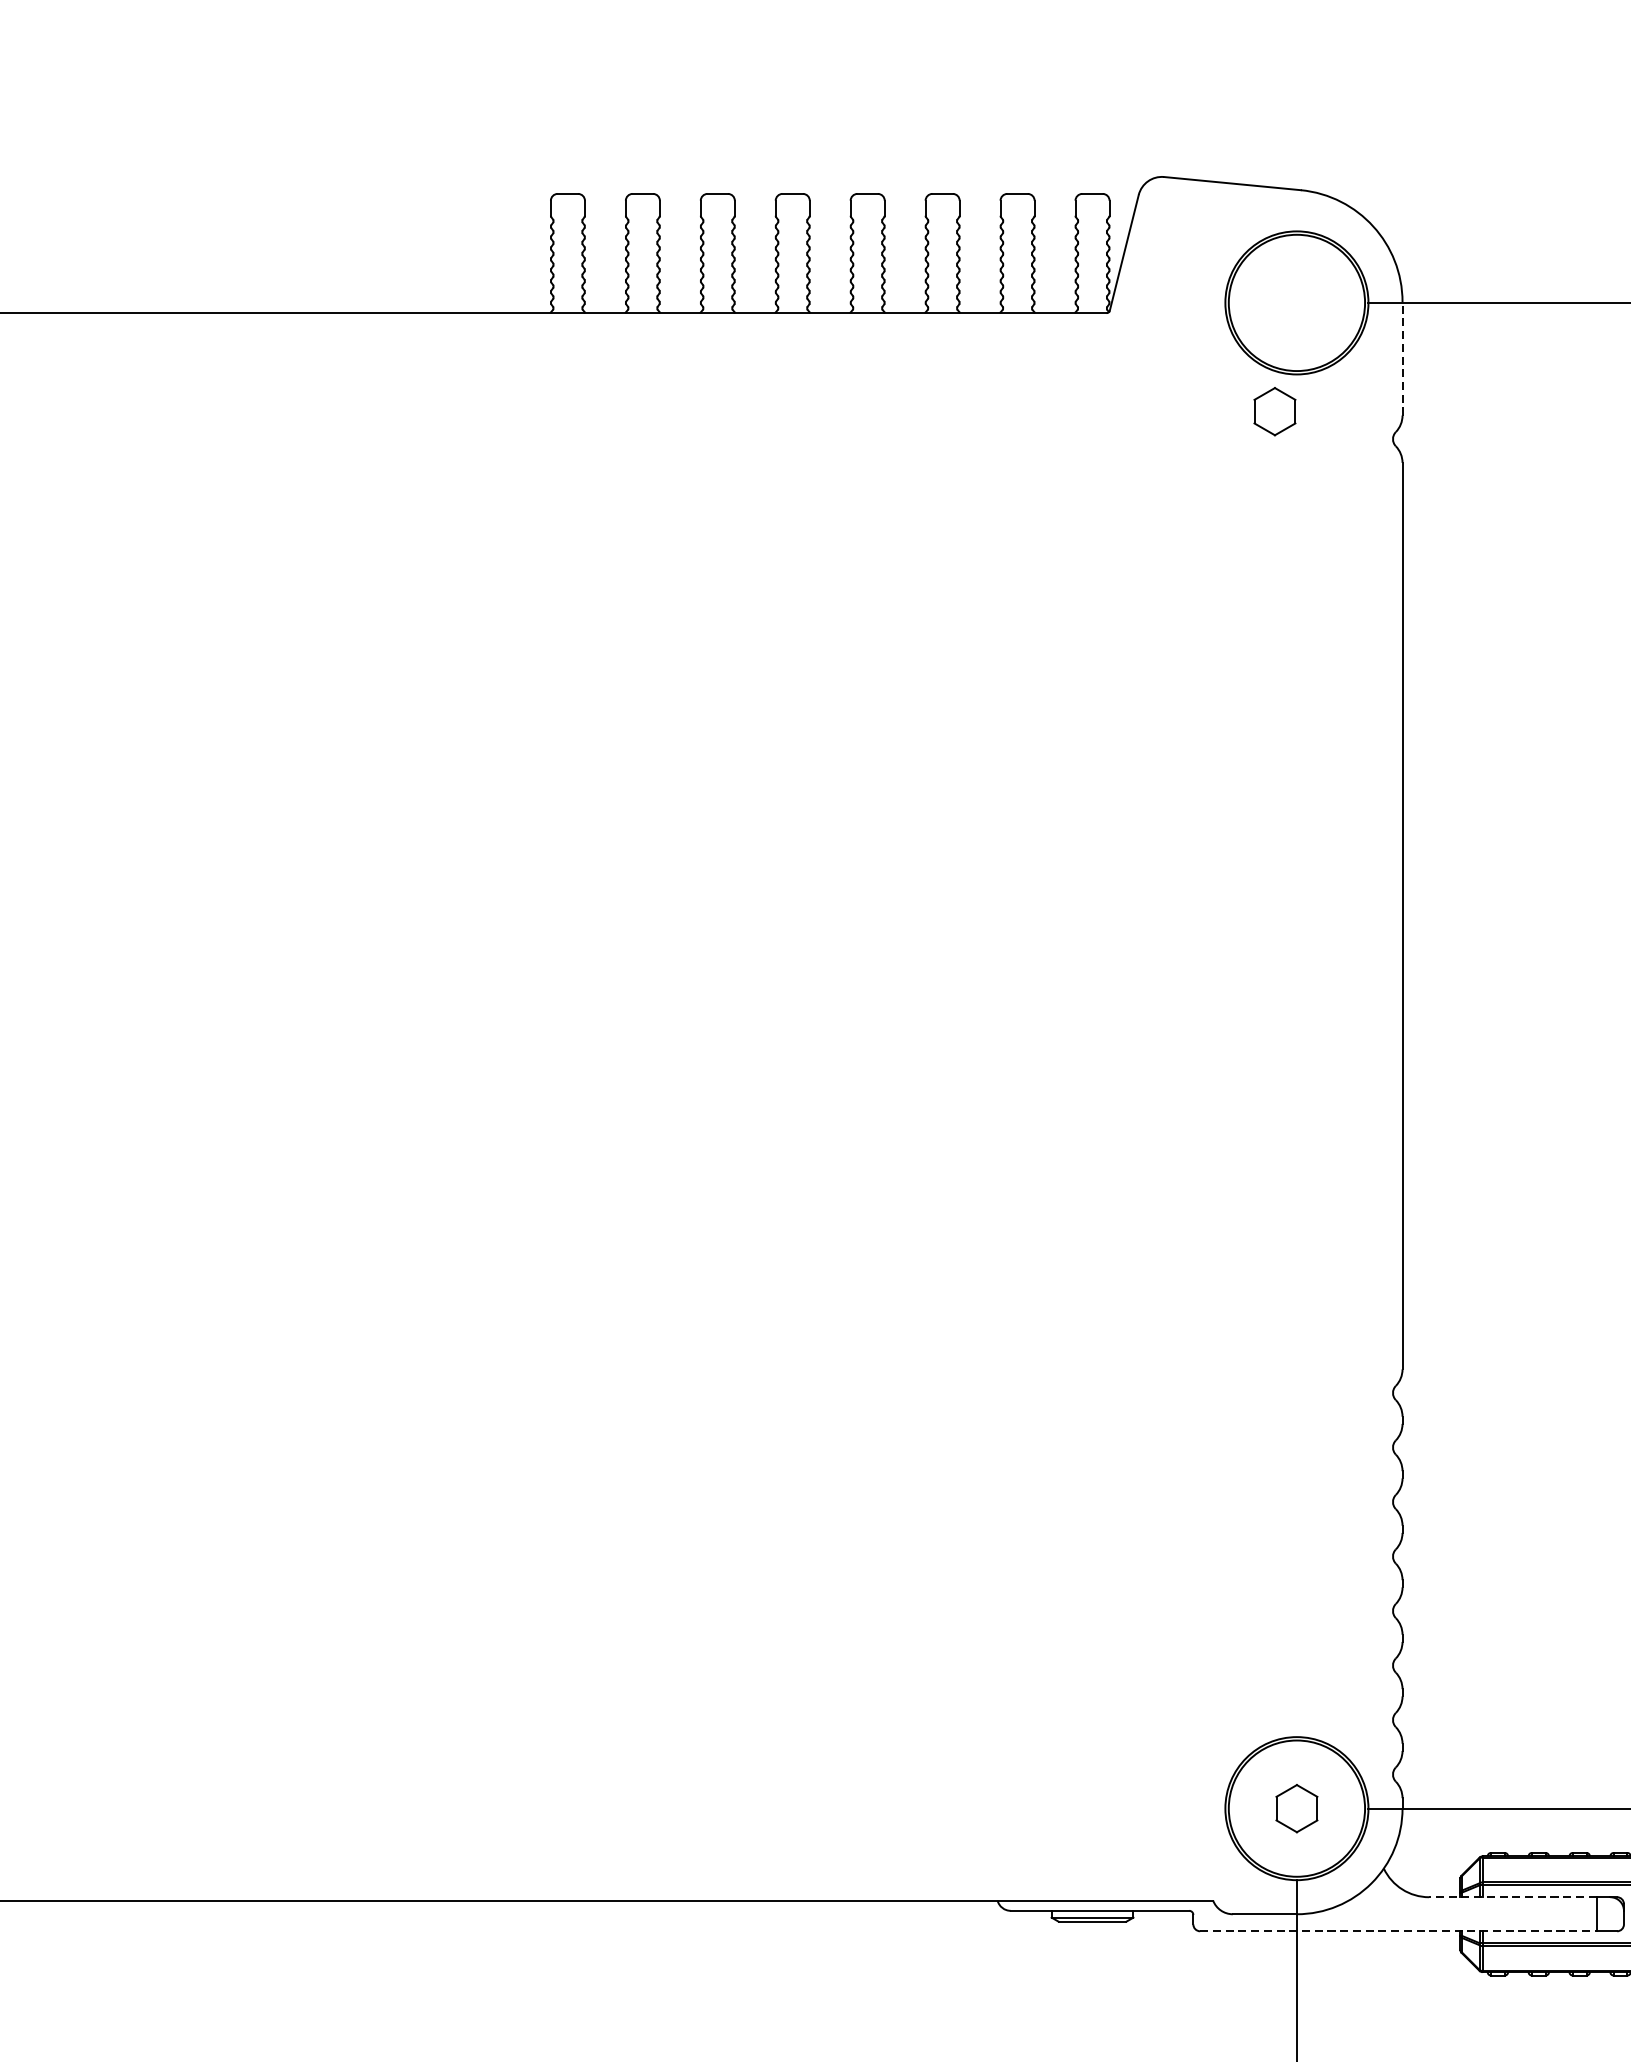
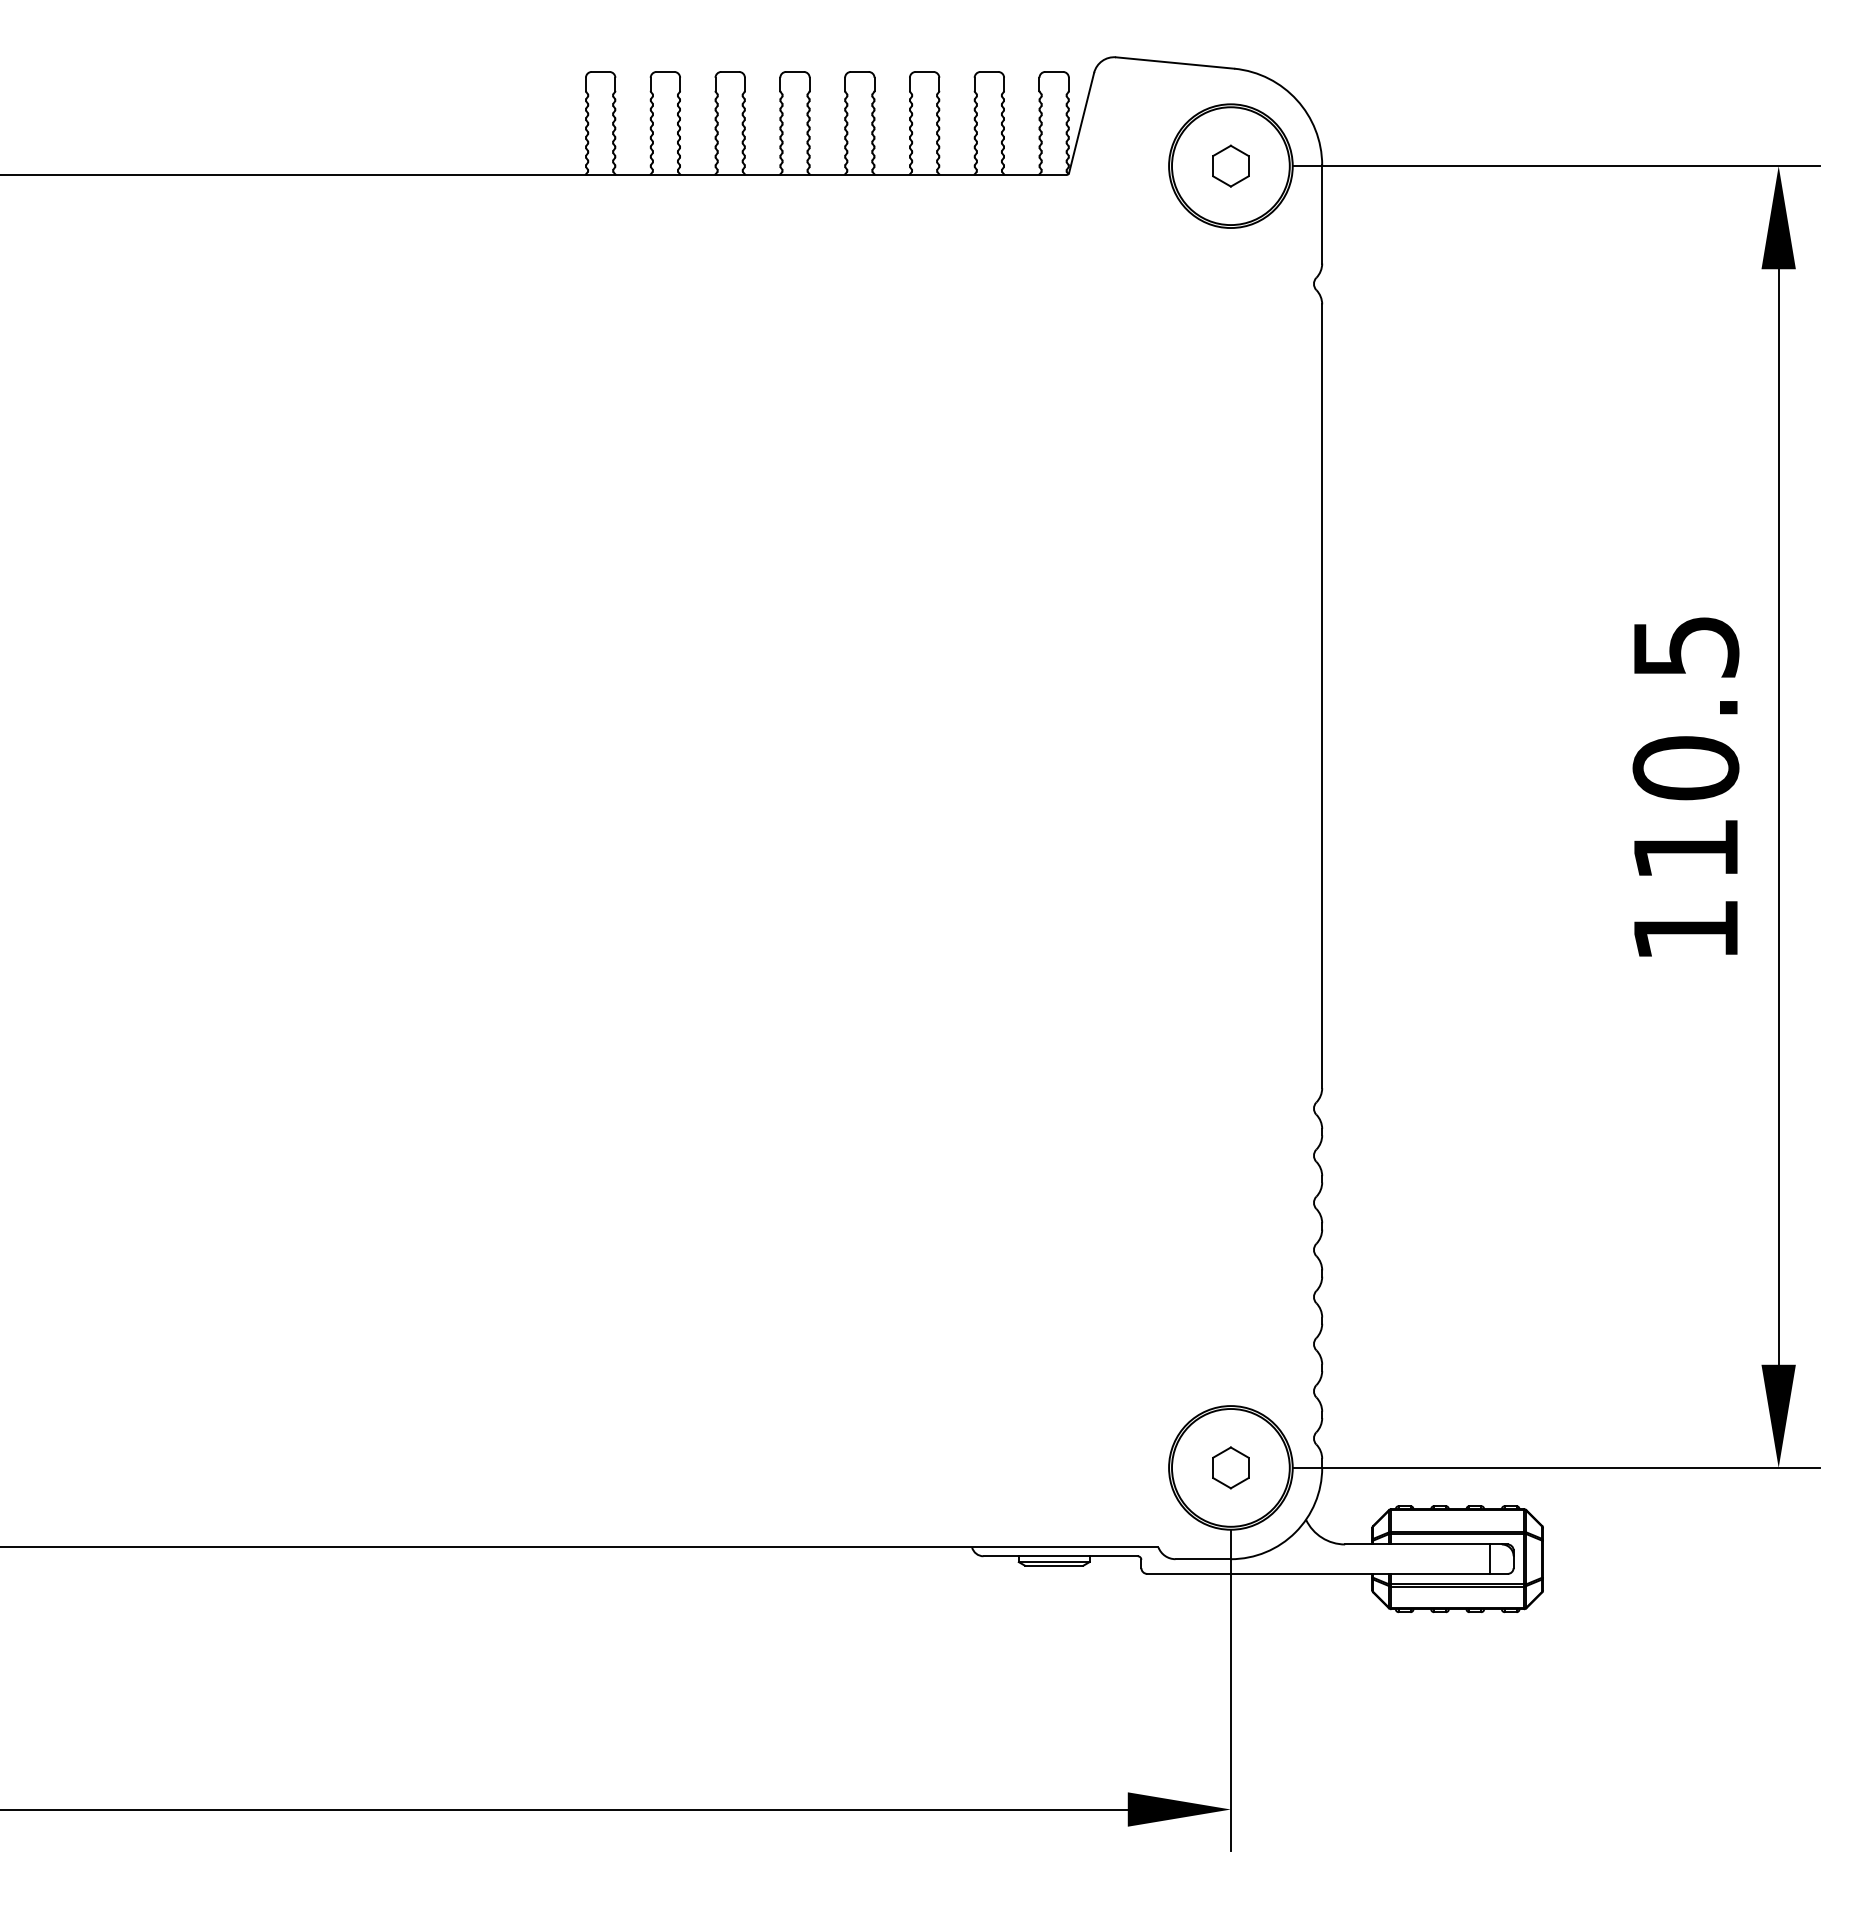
line: (1402, 358) -> (1322, 214), dashed -> solid
part: (1274, 410) -> (1230, 165), moved
line: (1512, 1897) -> (1417, 1544), dashed -> solid
line: (1399, 1930) -> (1319, 1573), dashed -> solid

